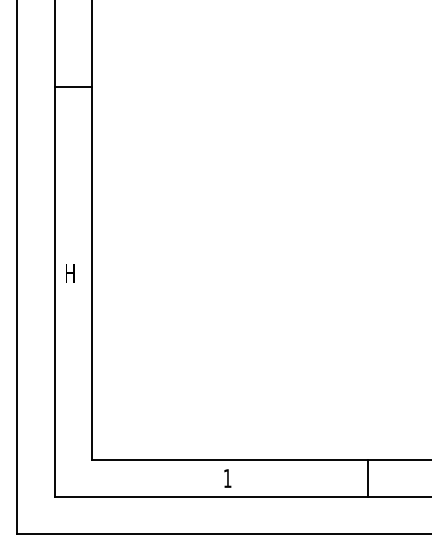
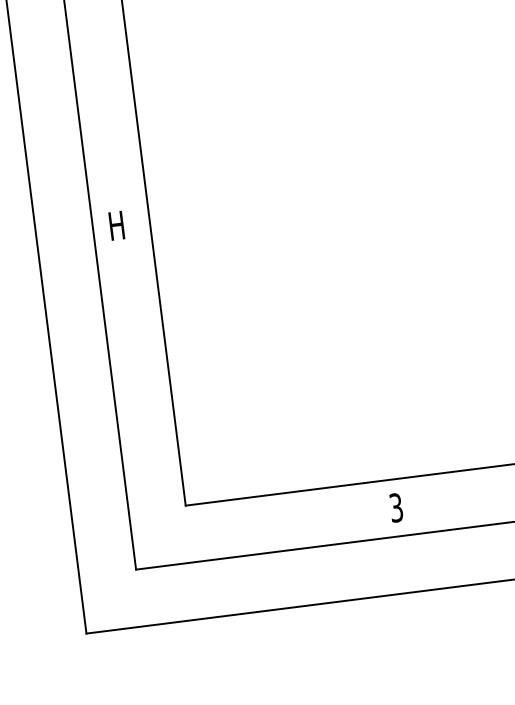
text: (227, 478) -> (396, 507), 1 -> 3

